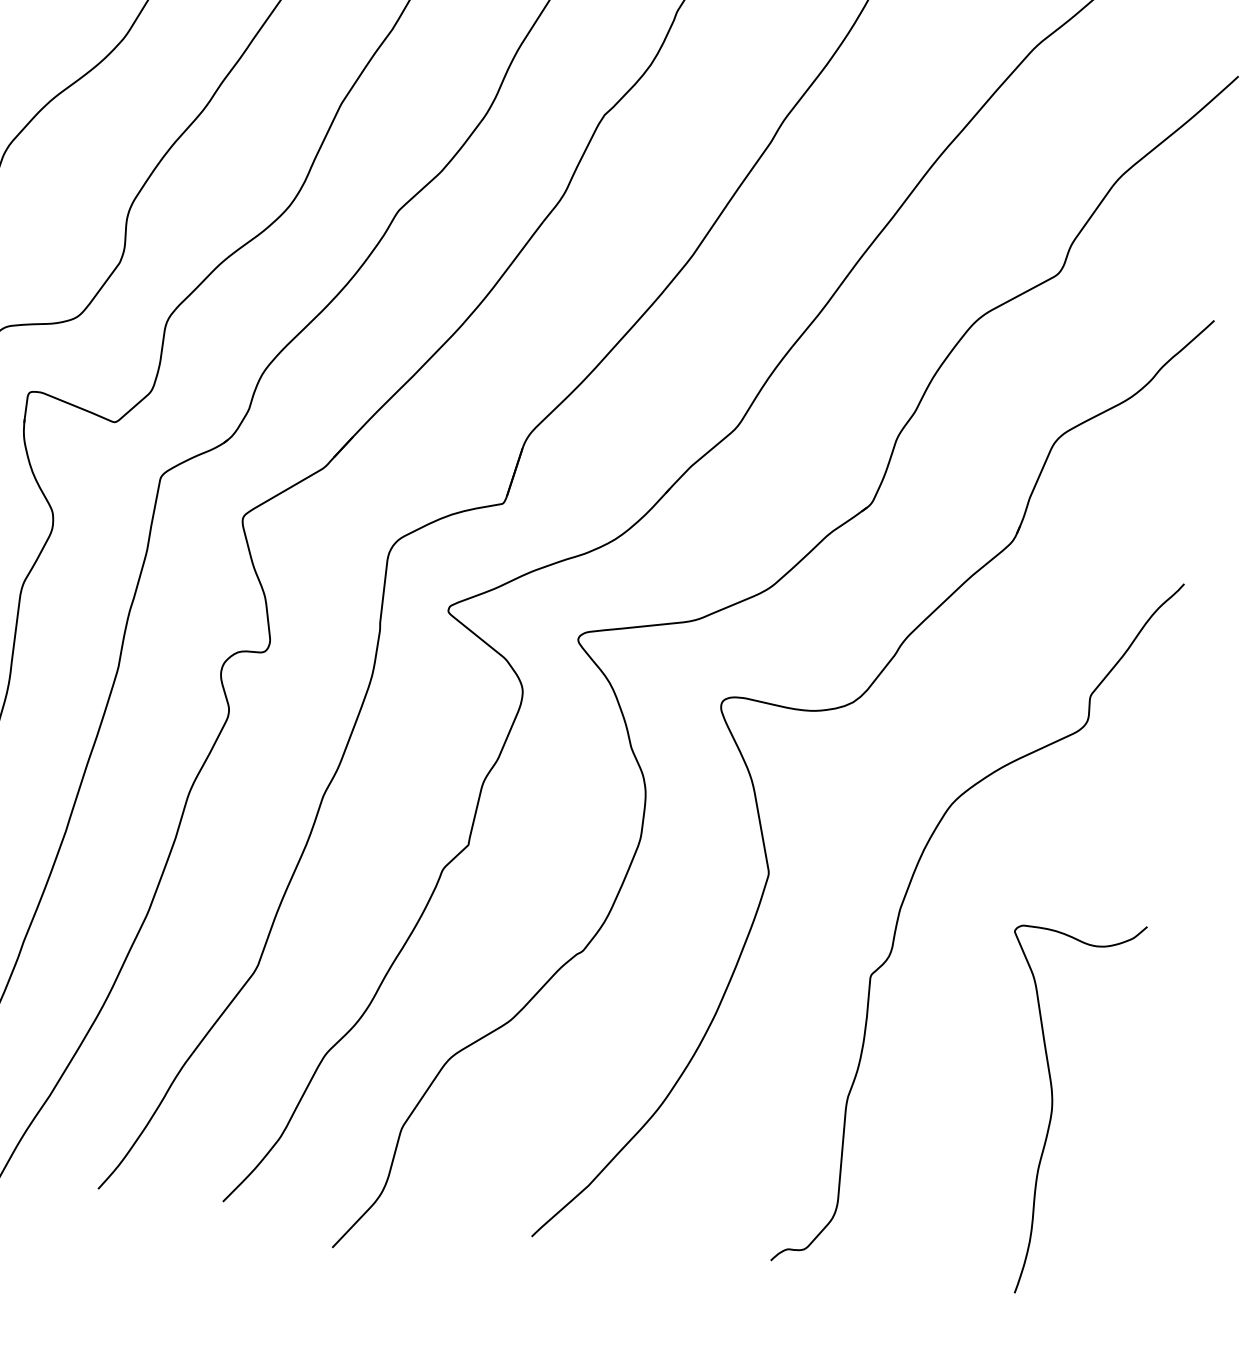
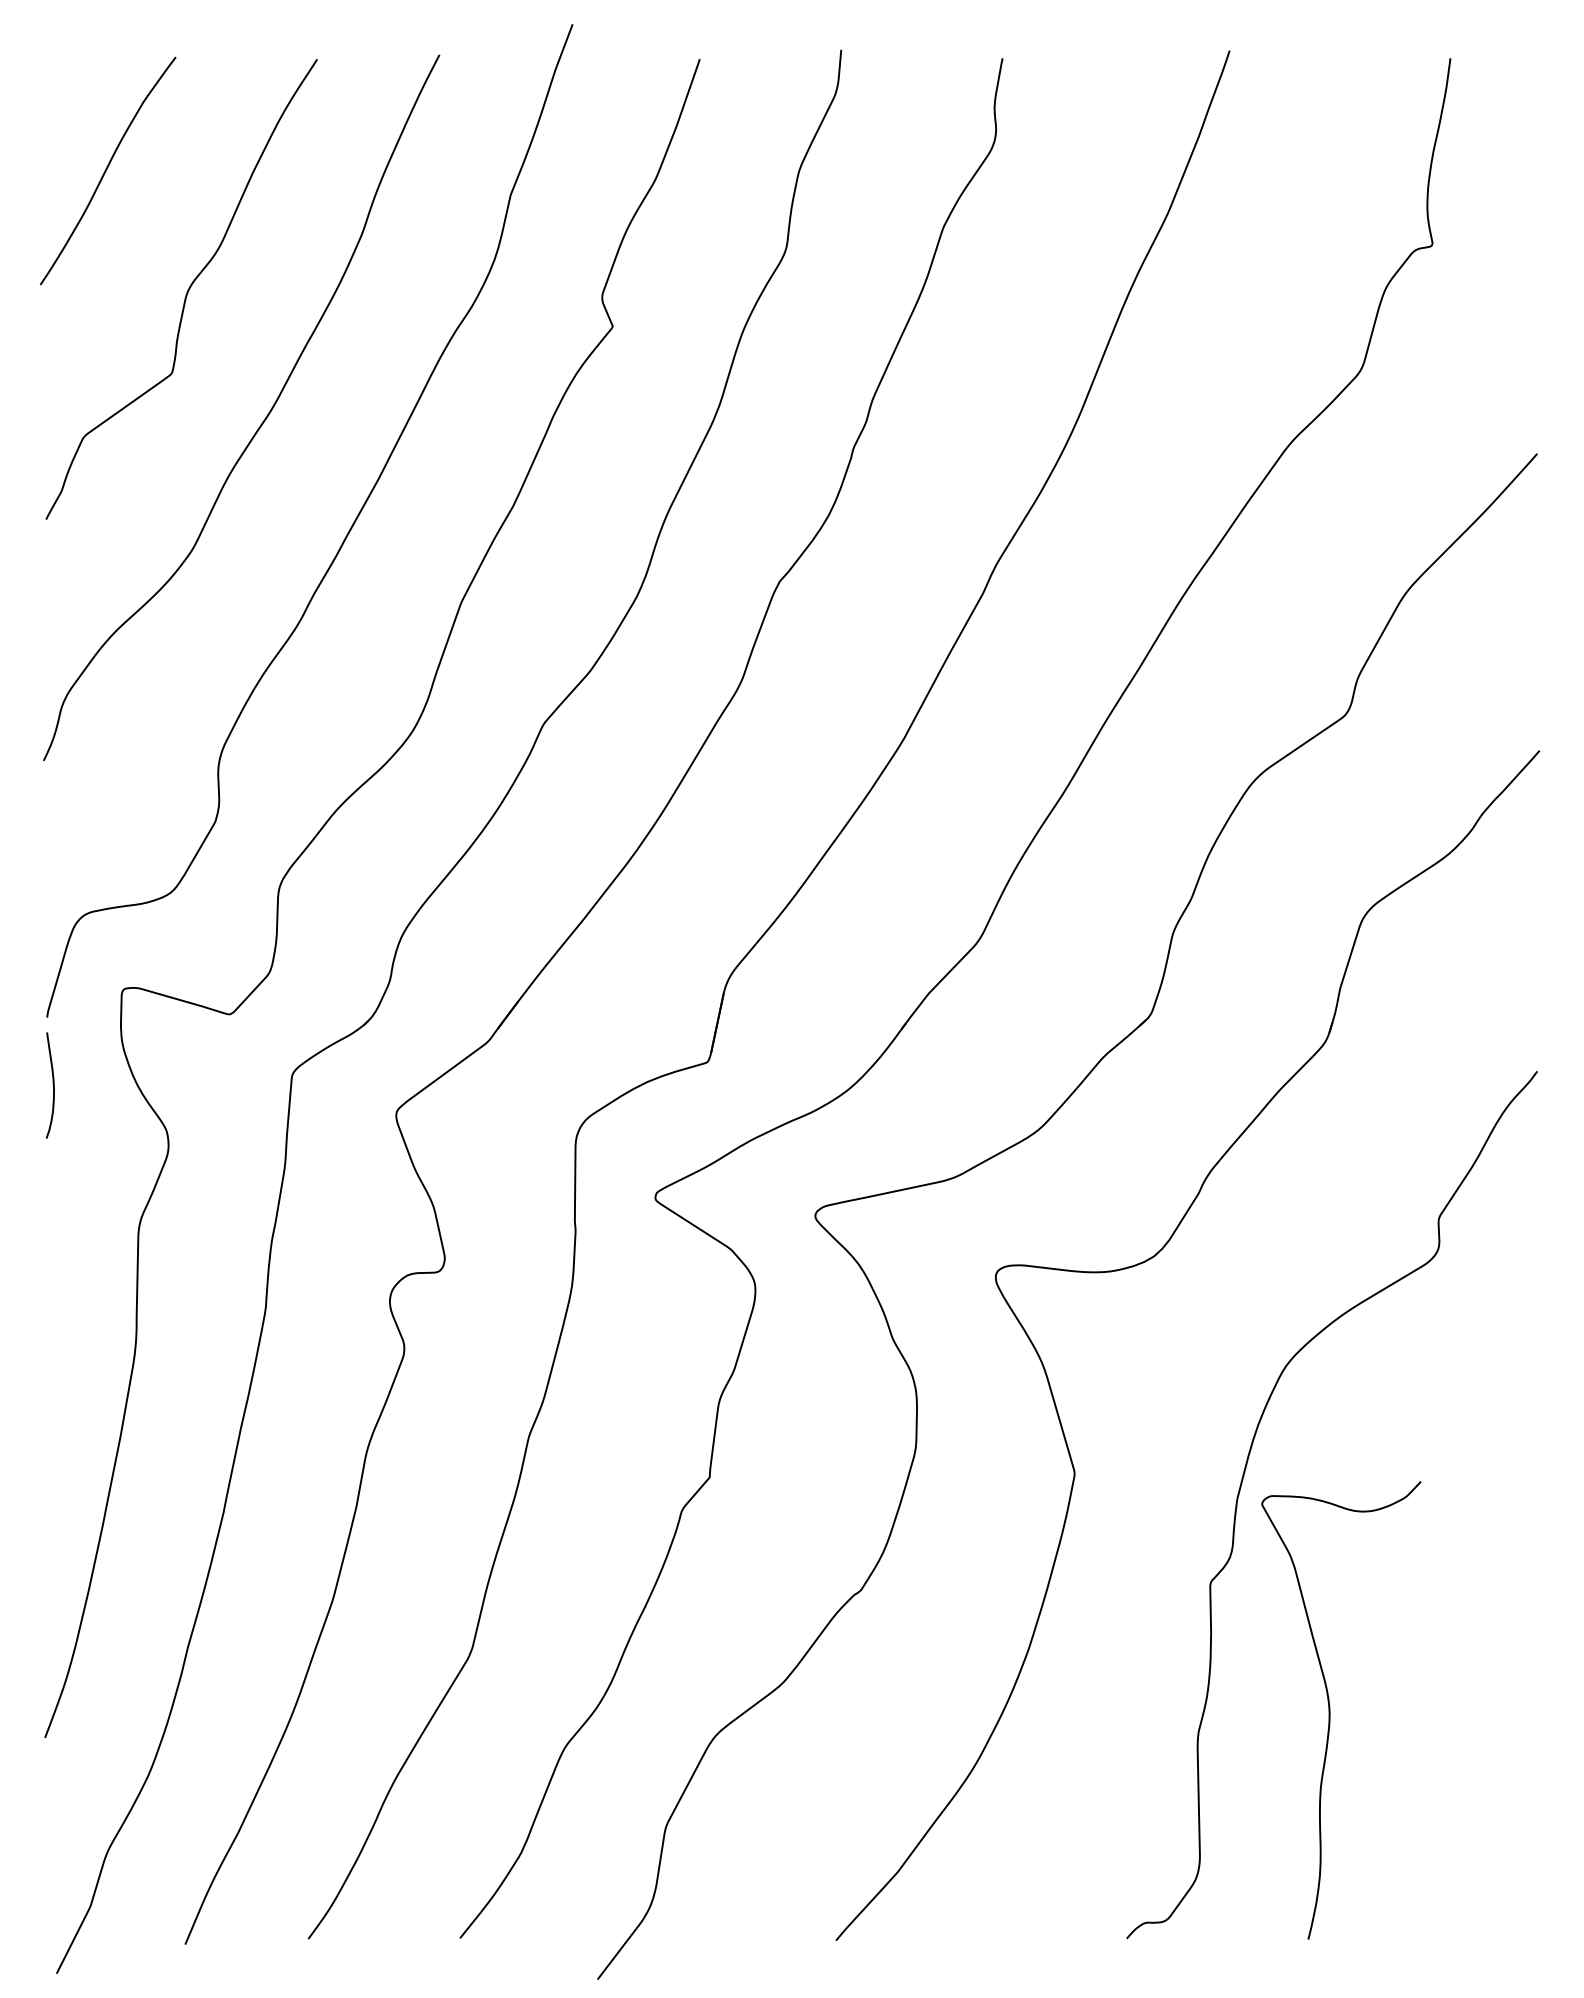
curve: (1052, 1106) -> (1330, 1710), moved

